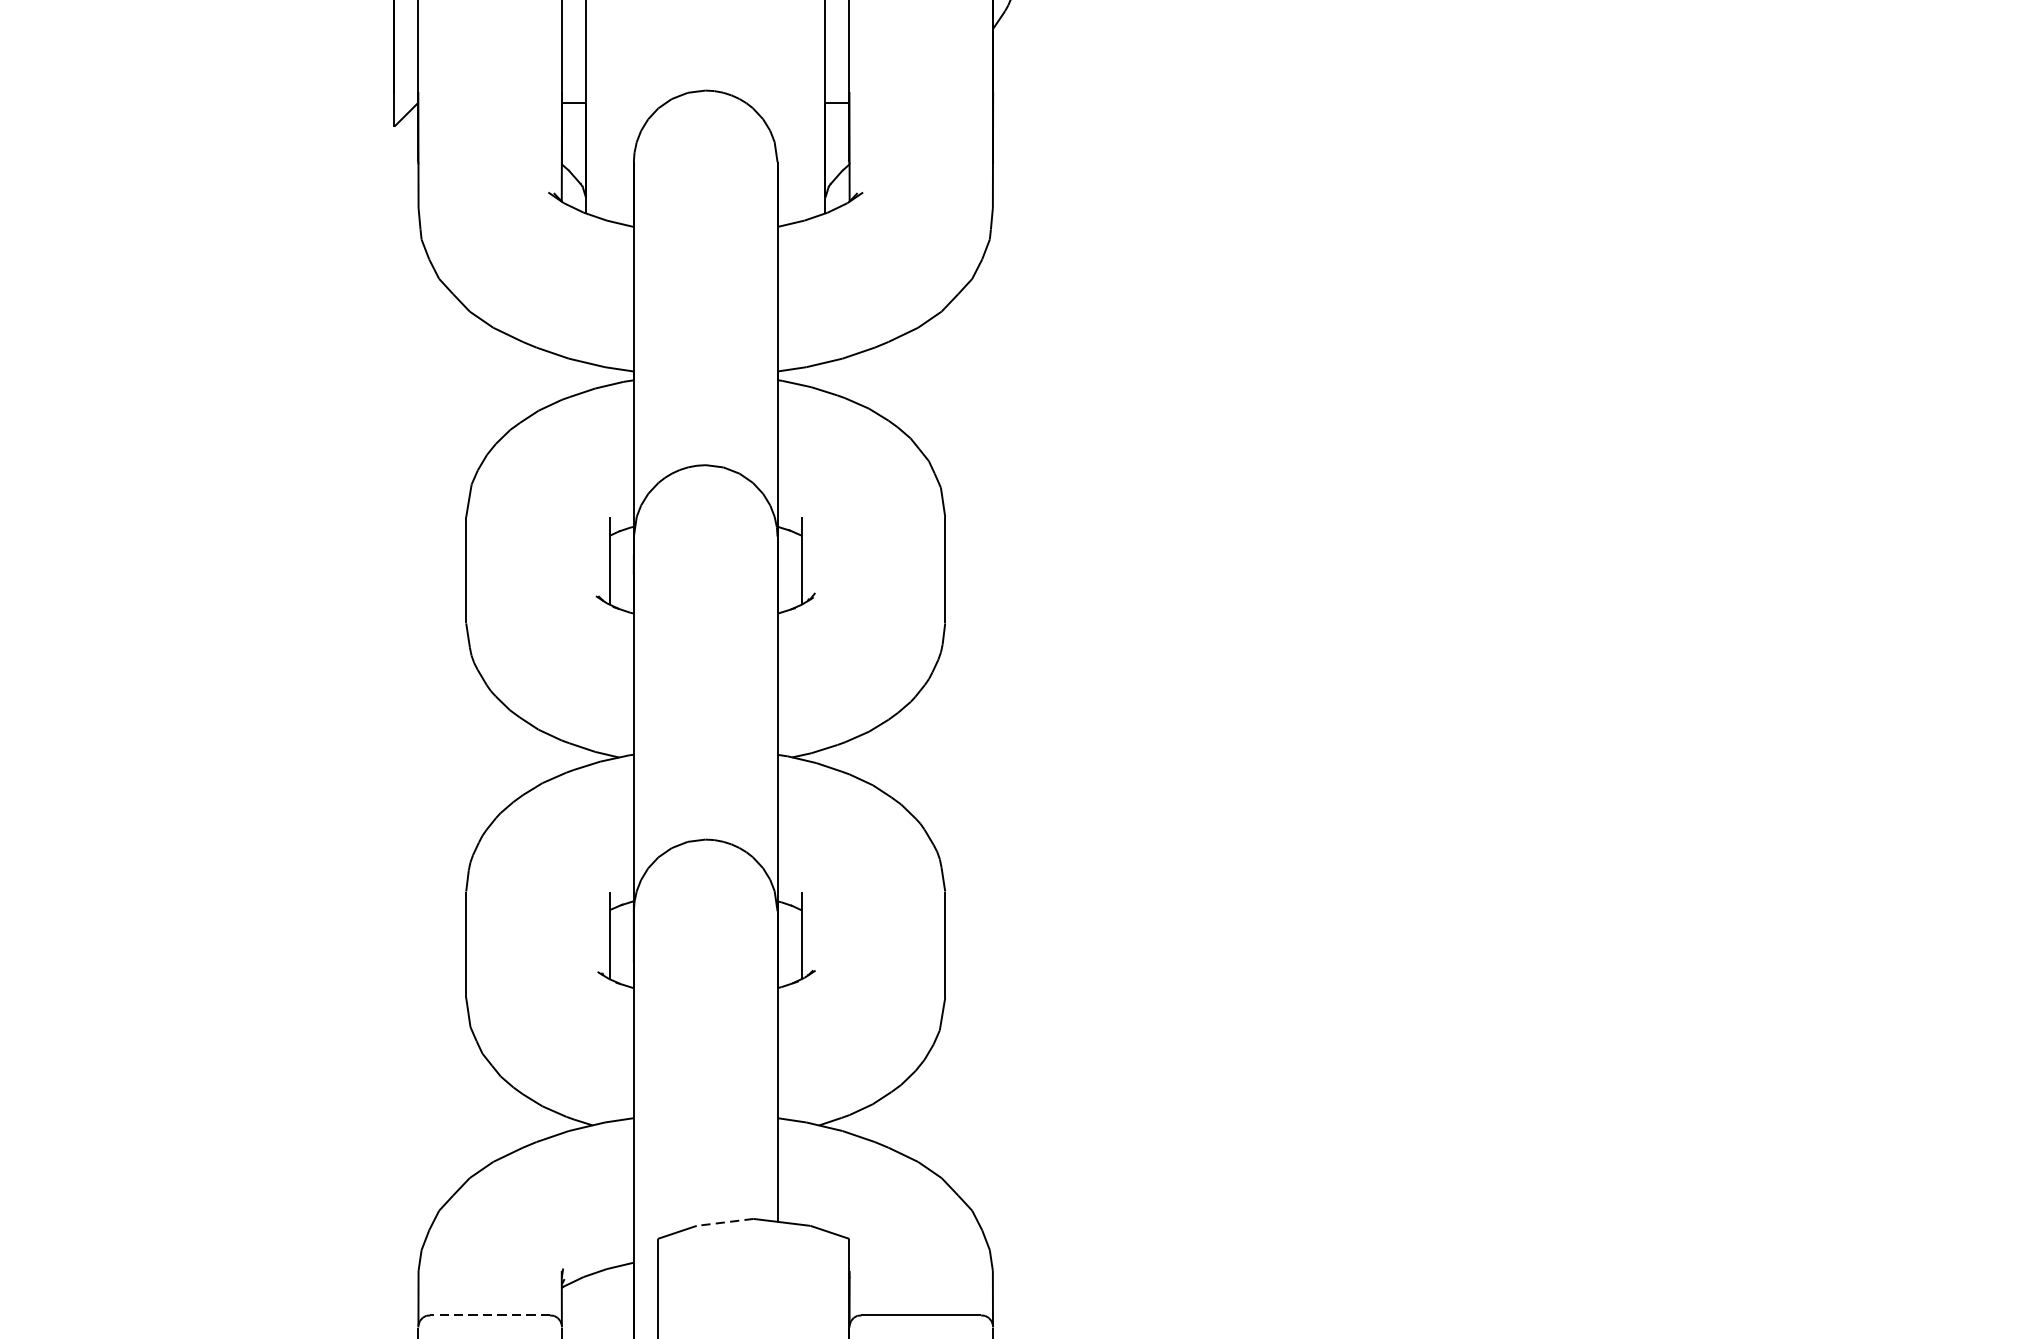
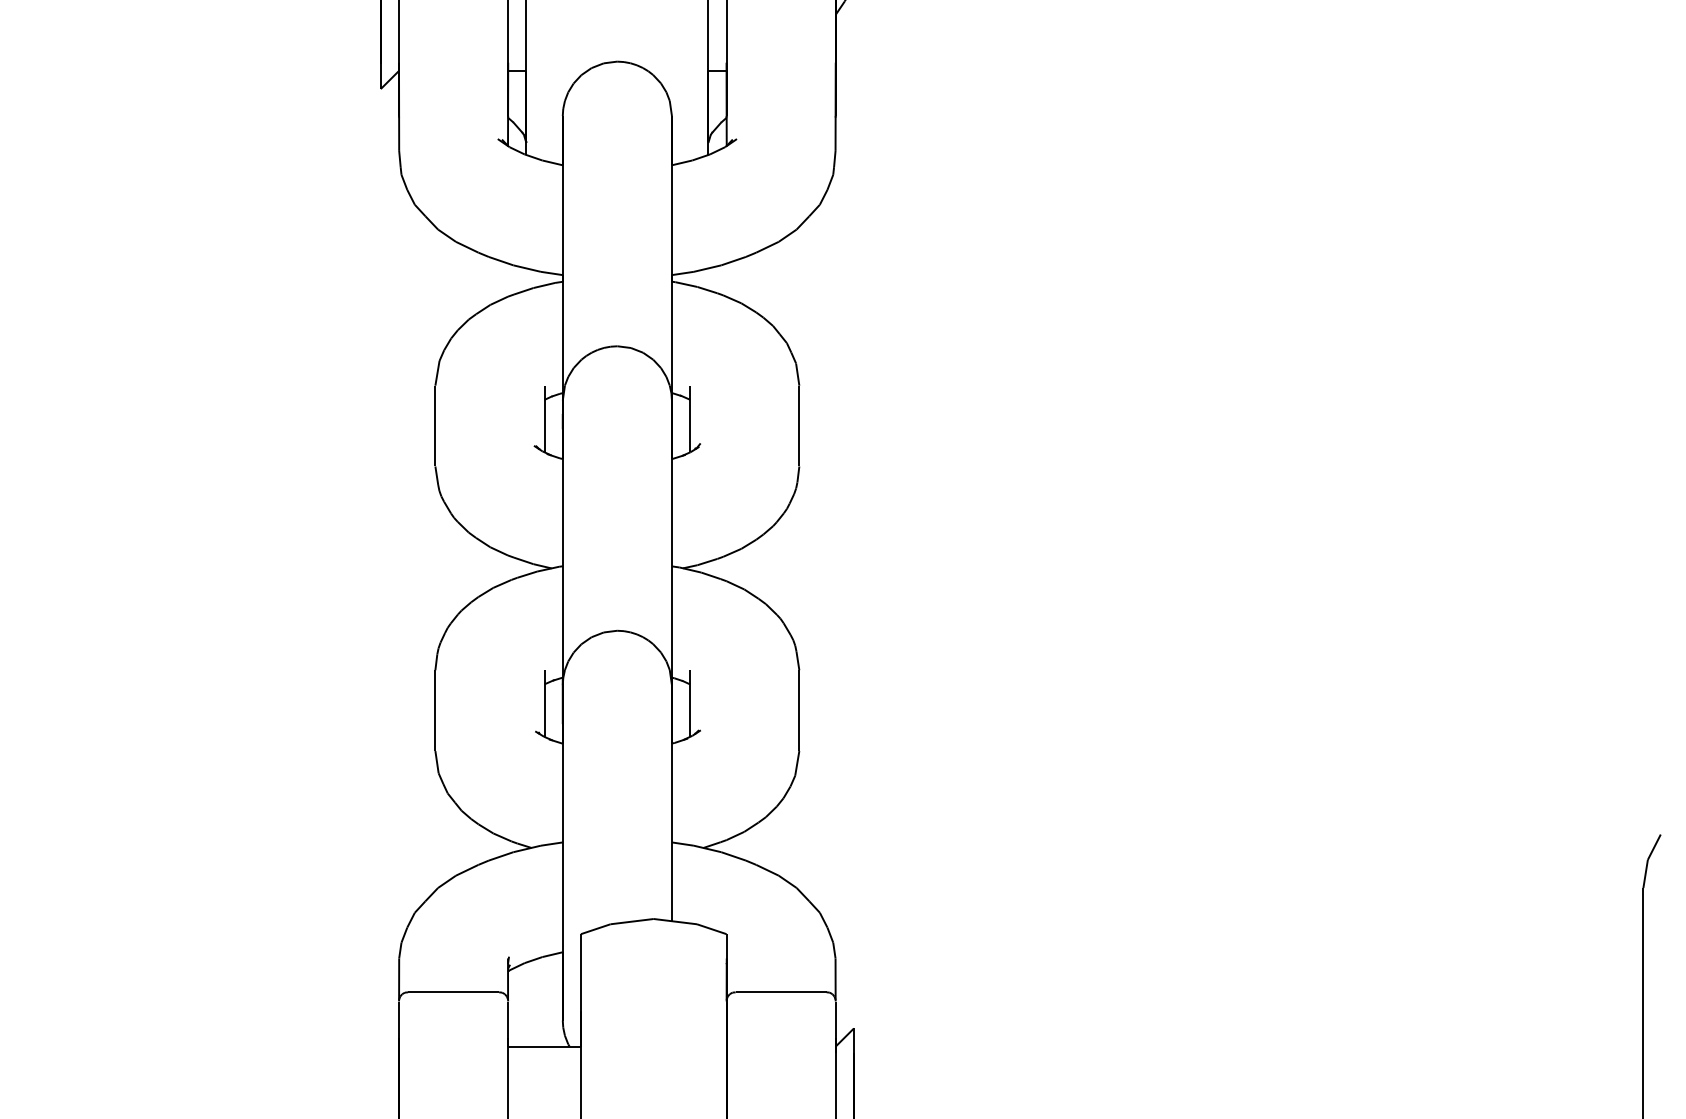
line: (725, 1222) -> (632, 921), dashed -> solid
line: (490, 1315) -> (453, 992), dashed -> solid

